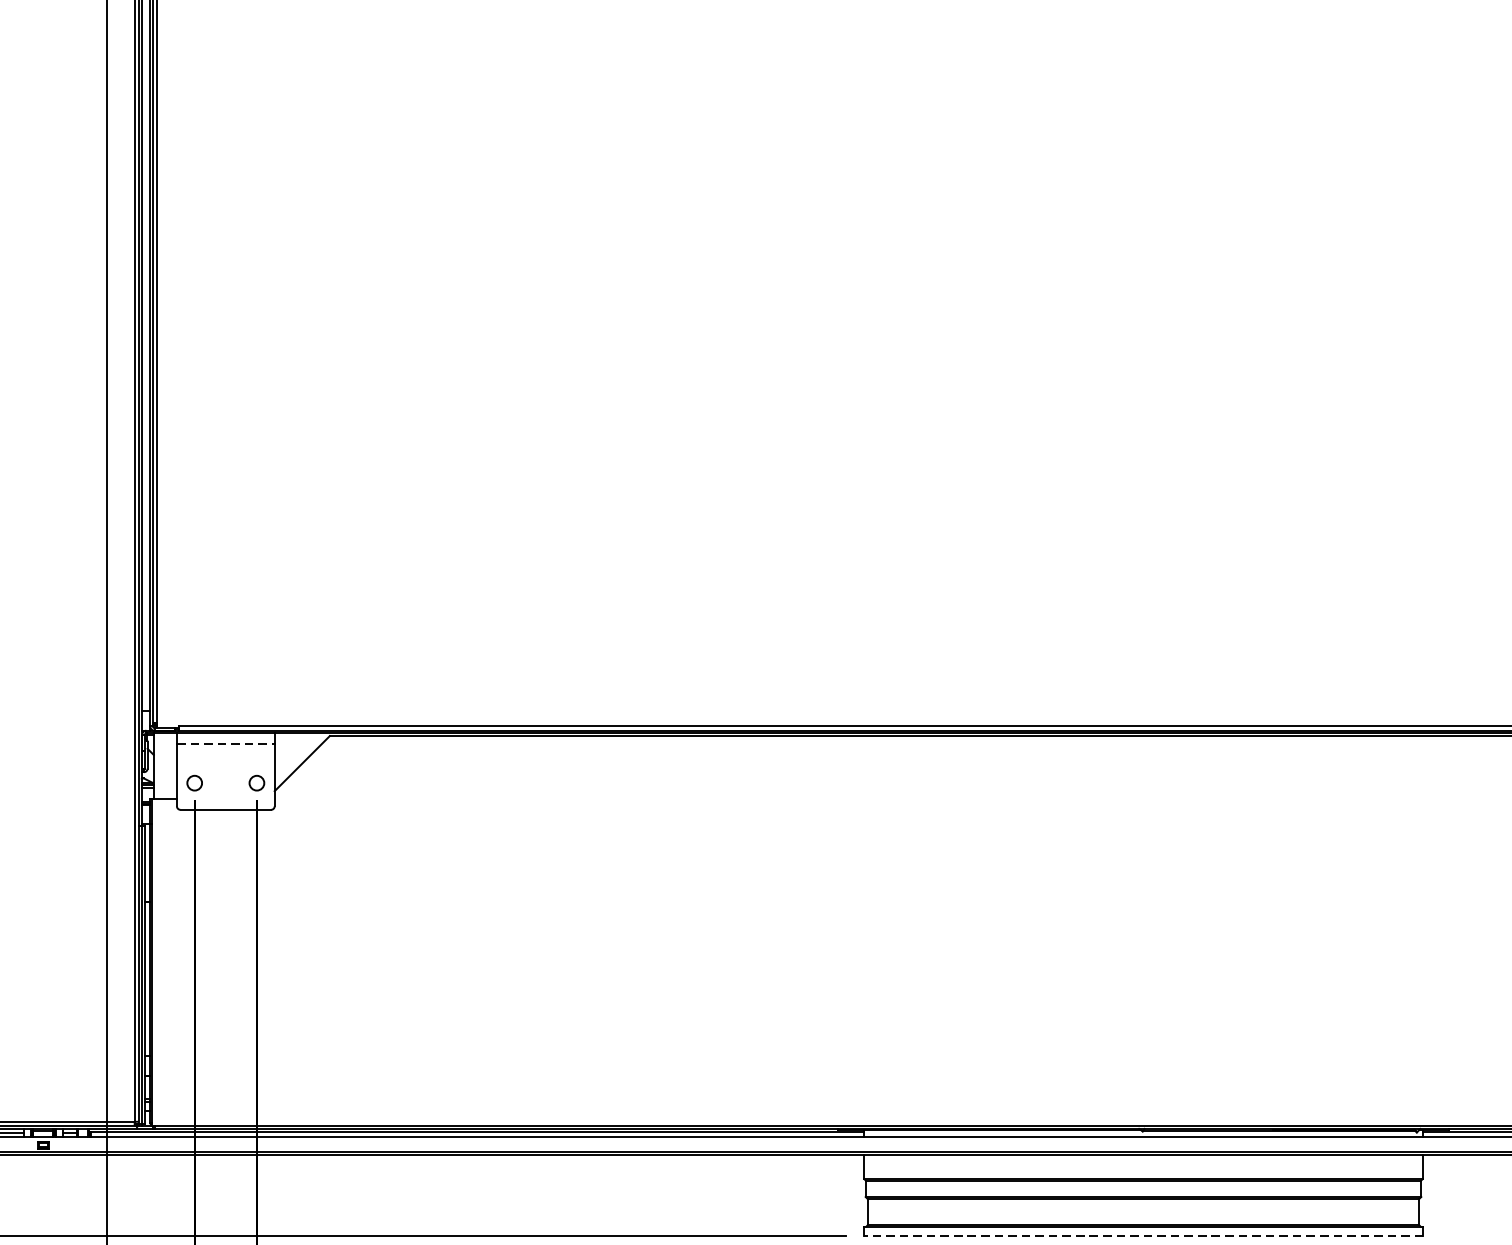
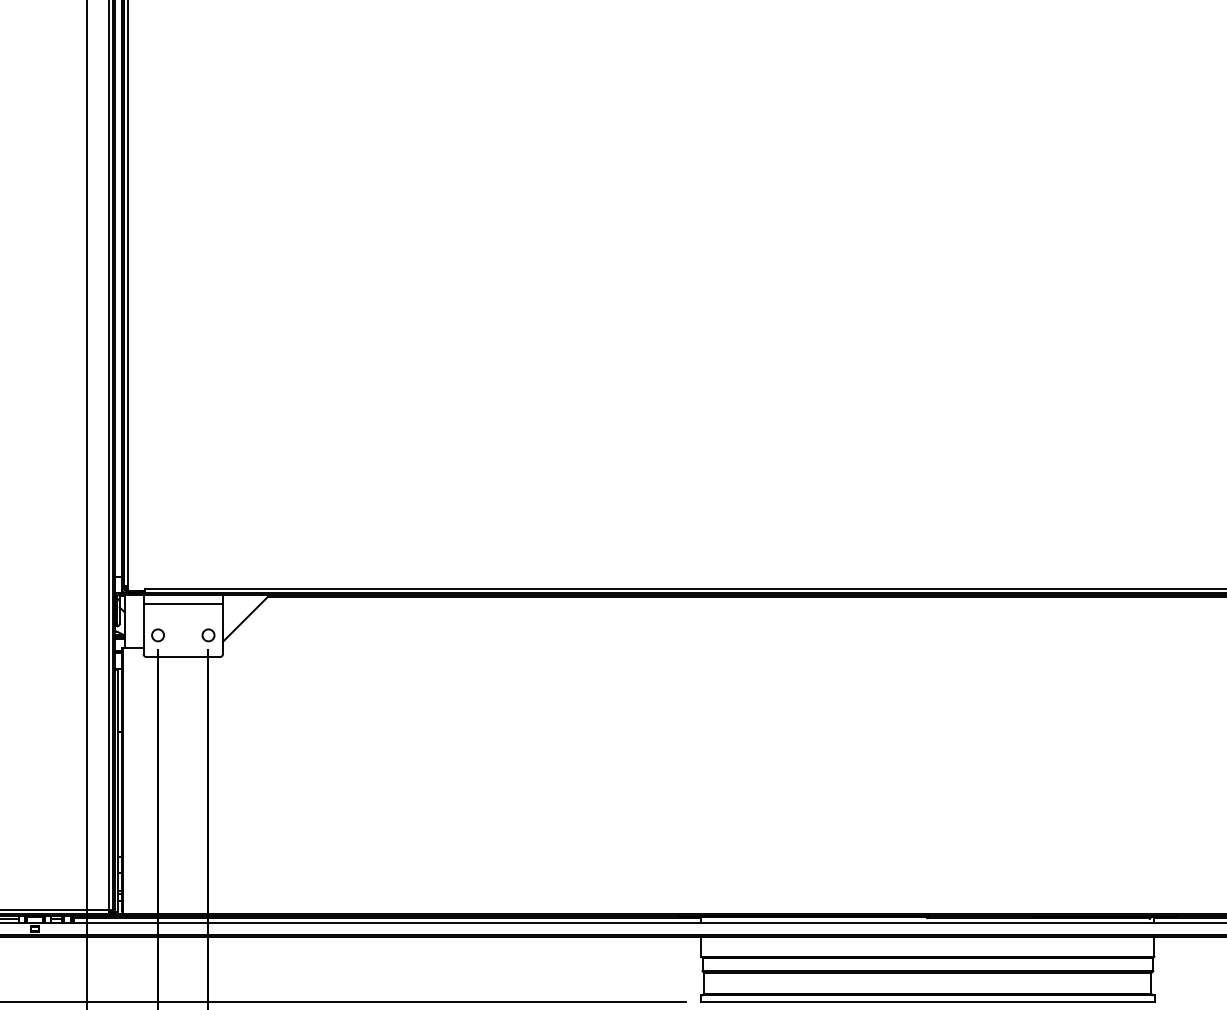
line: (226, 743) -> (183, 603), dashed -> solid
line: (1142, 1235) -> (927, 1002), dashed -> solid

